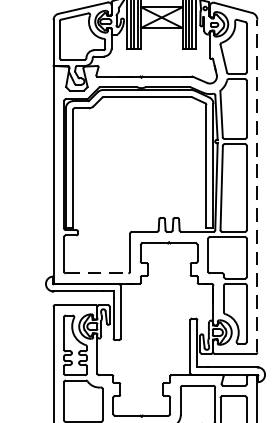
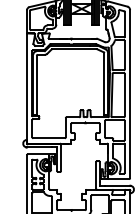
line: (258, 184) -> (130, 93), dashed -> solid
line: (97, 273) -> (49, 138), dashed -> solid

